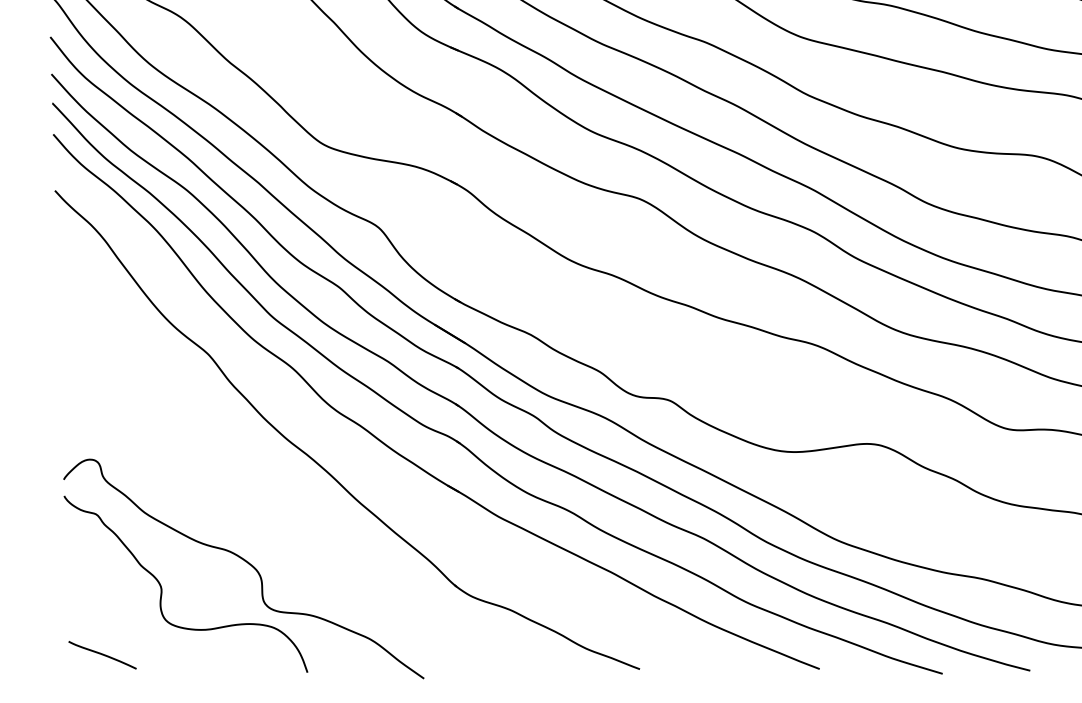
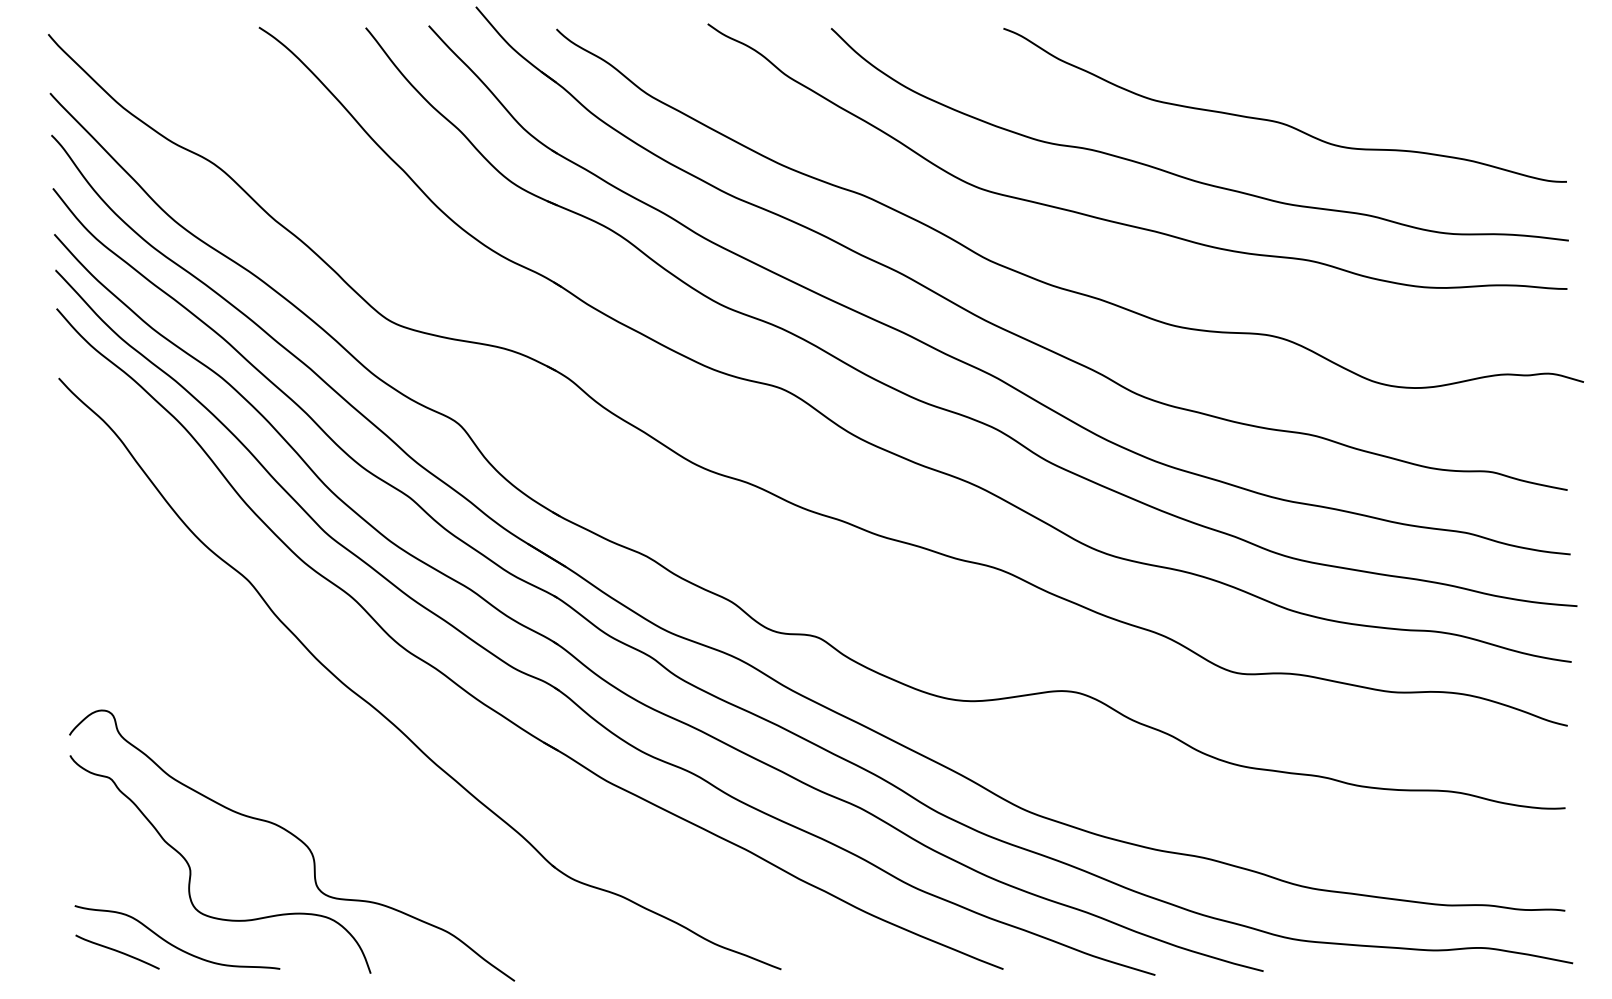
curve: (147, 649) -> (173, 944), added

